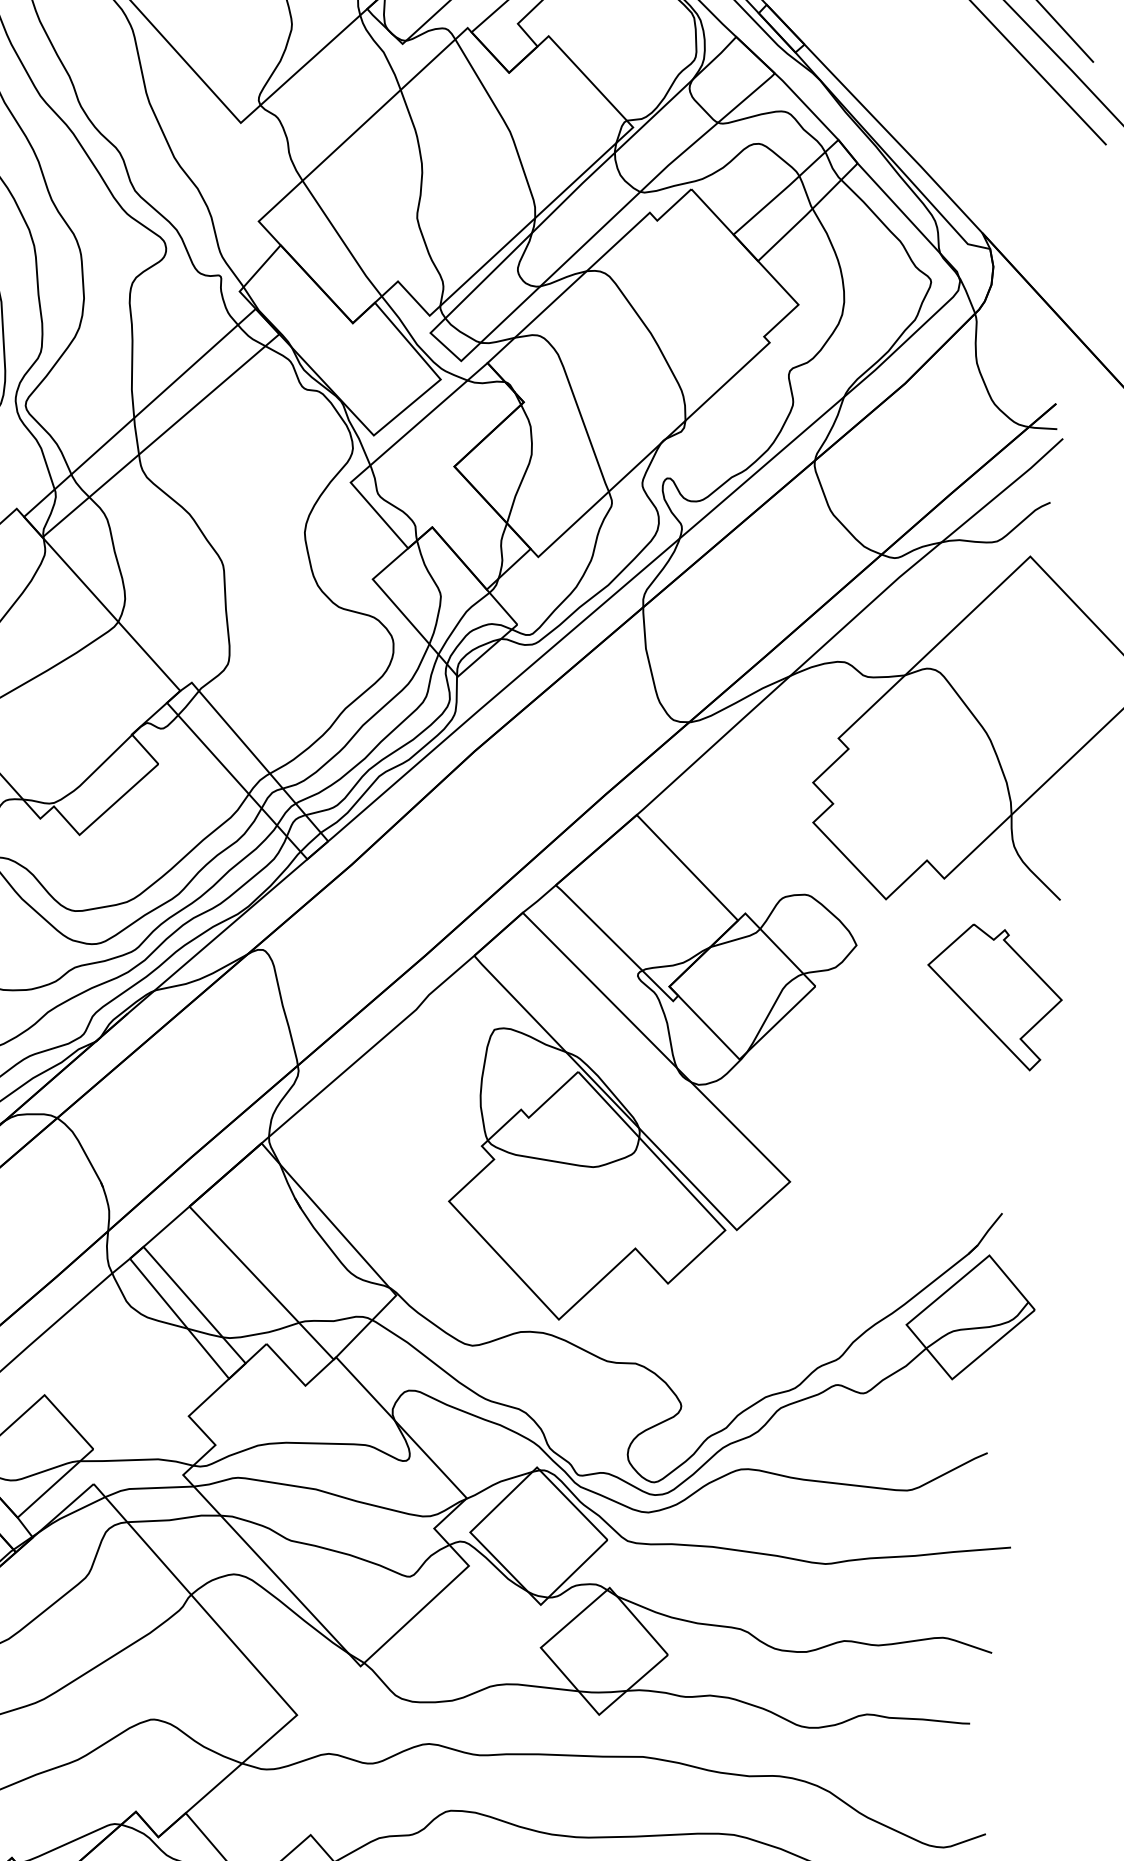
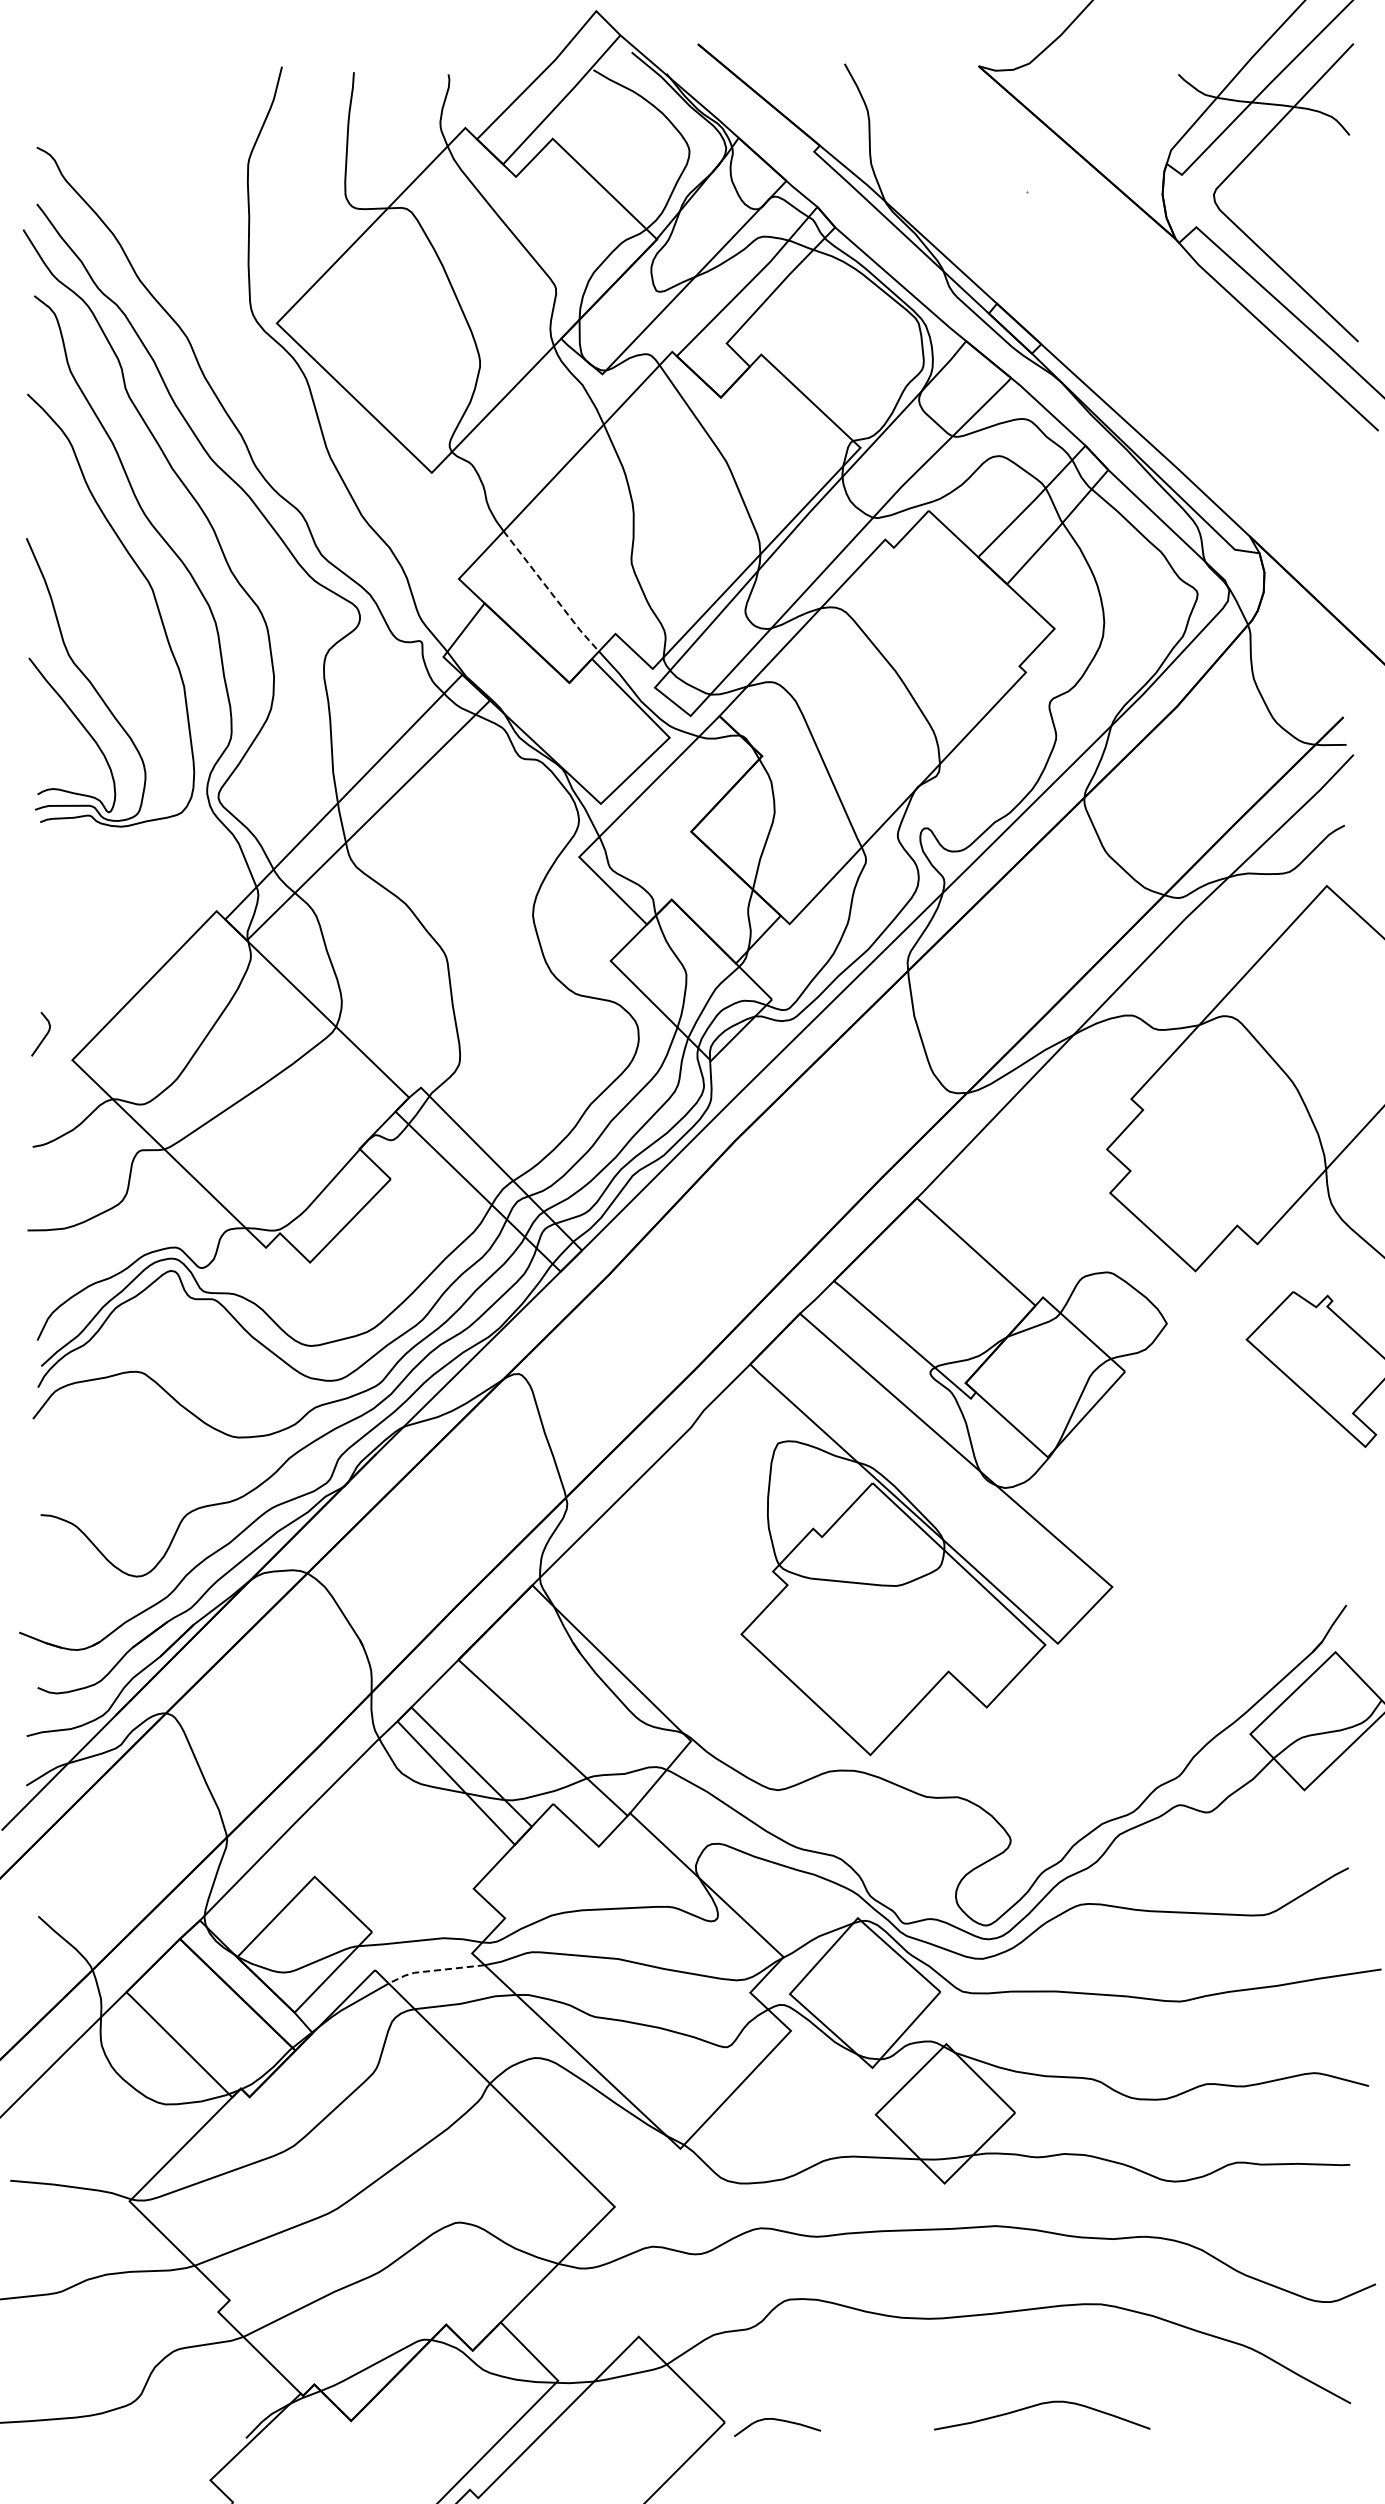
line: (342, 239) -> (551, 592), solid -> dashed
line: (147, 1488) -> (434, 1970), solid -> dashed

